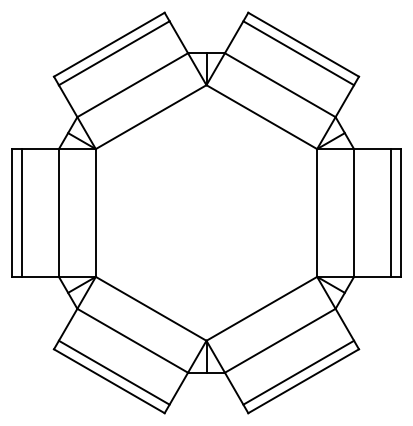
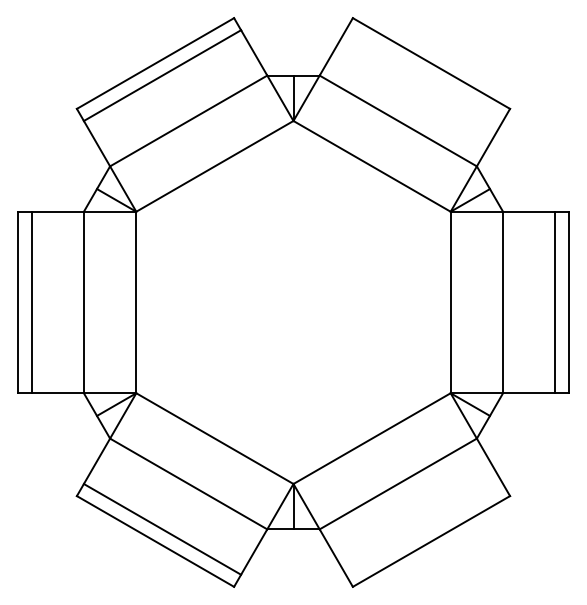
line: (298, 53) -> (424, 75), removed
line: (298, 372) -> (424, 528), removed

